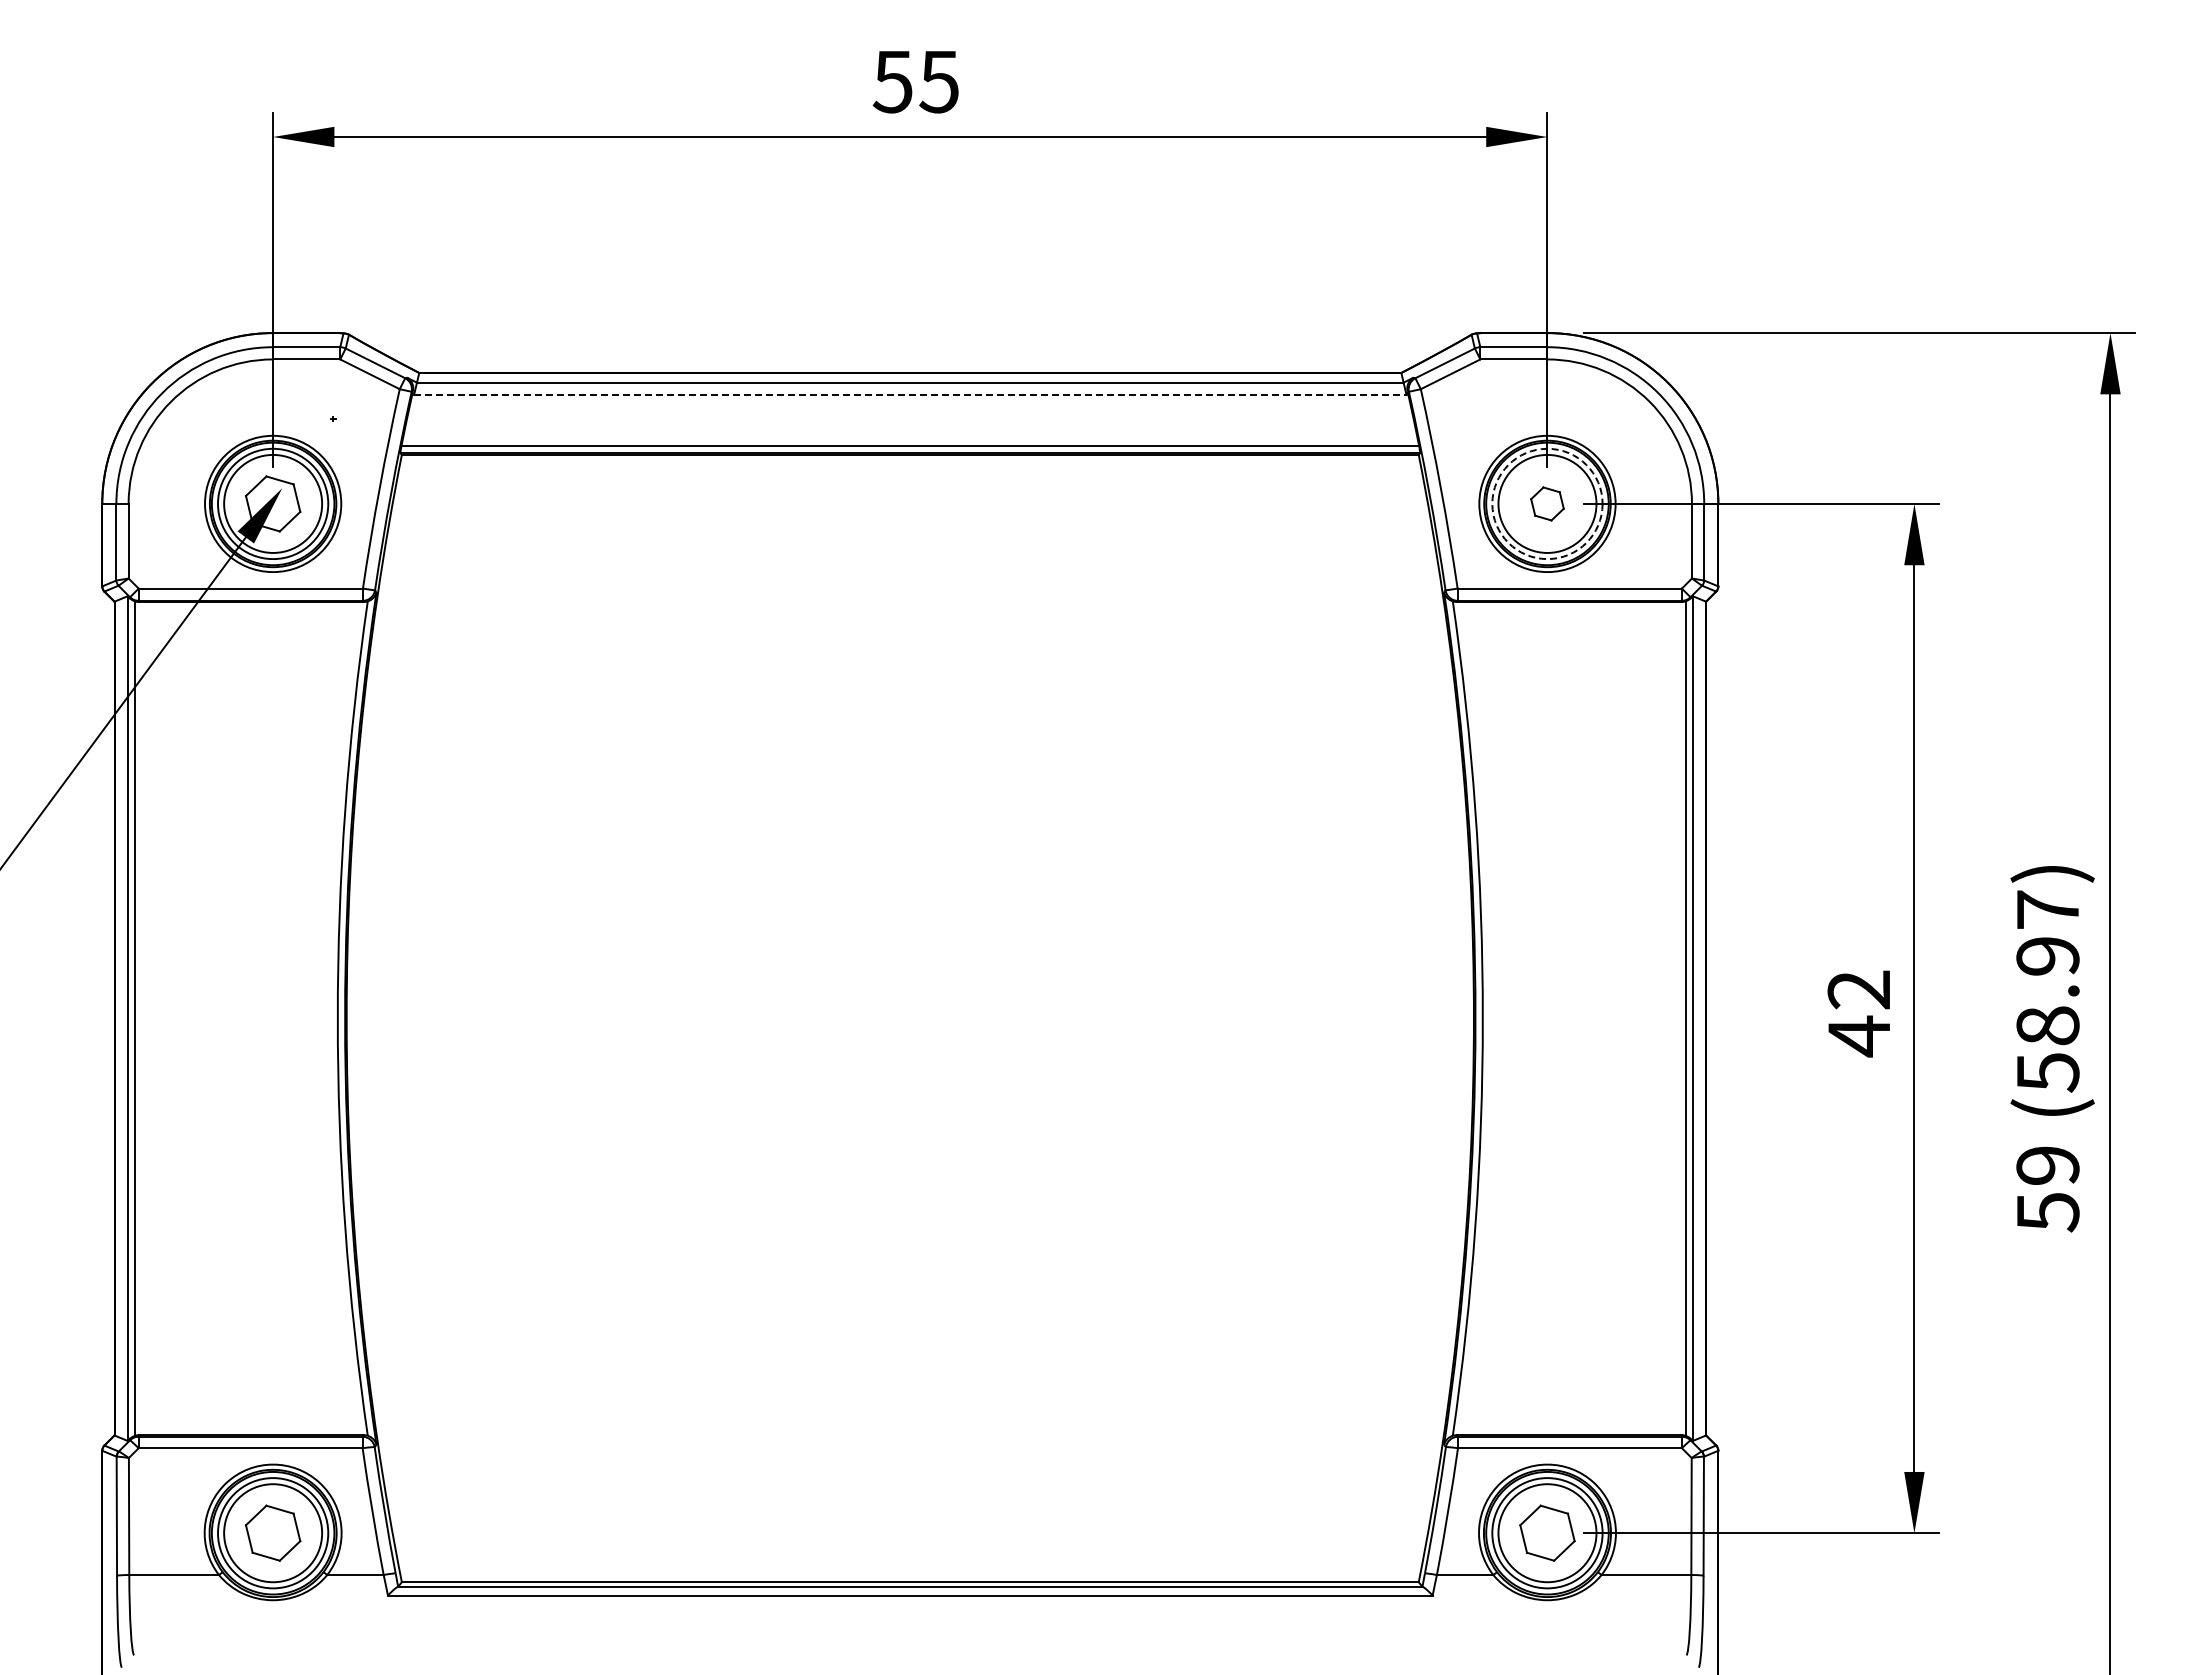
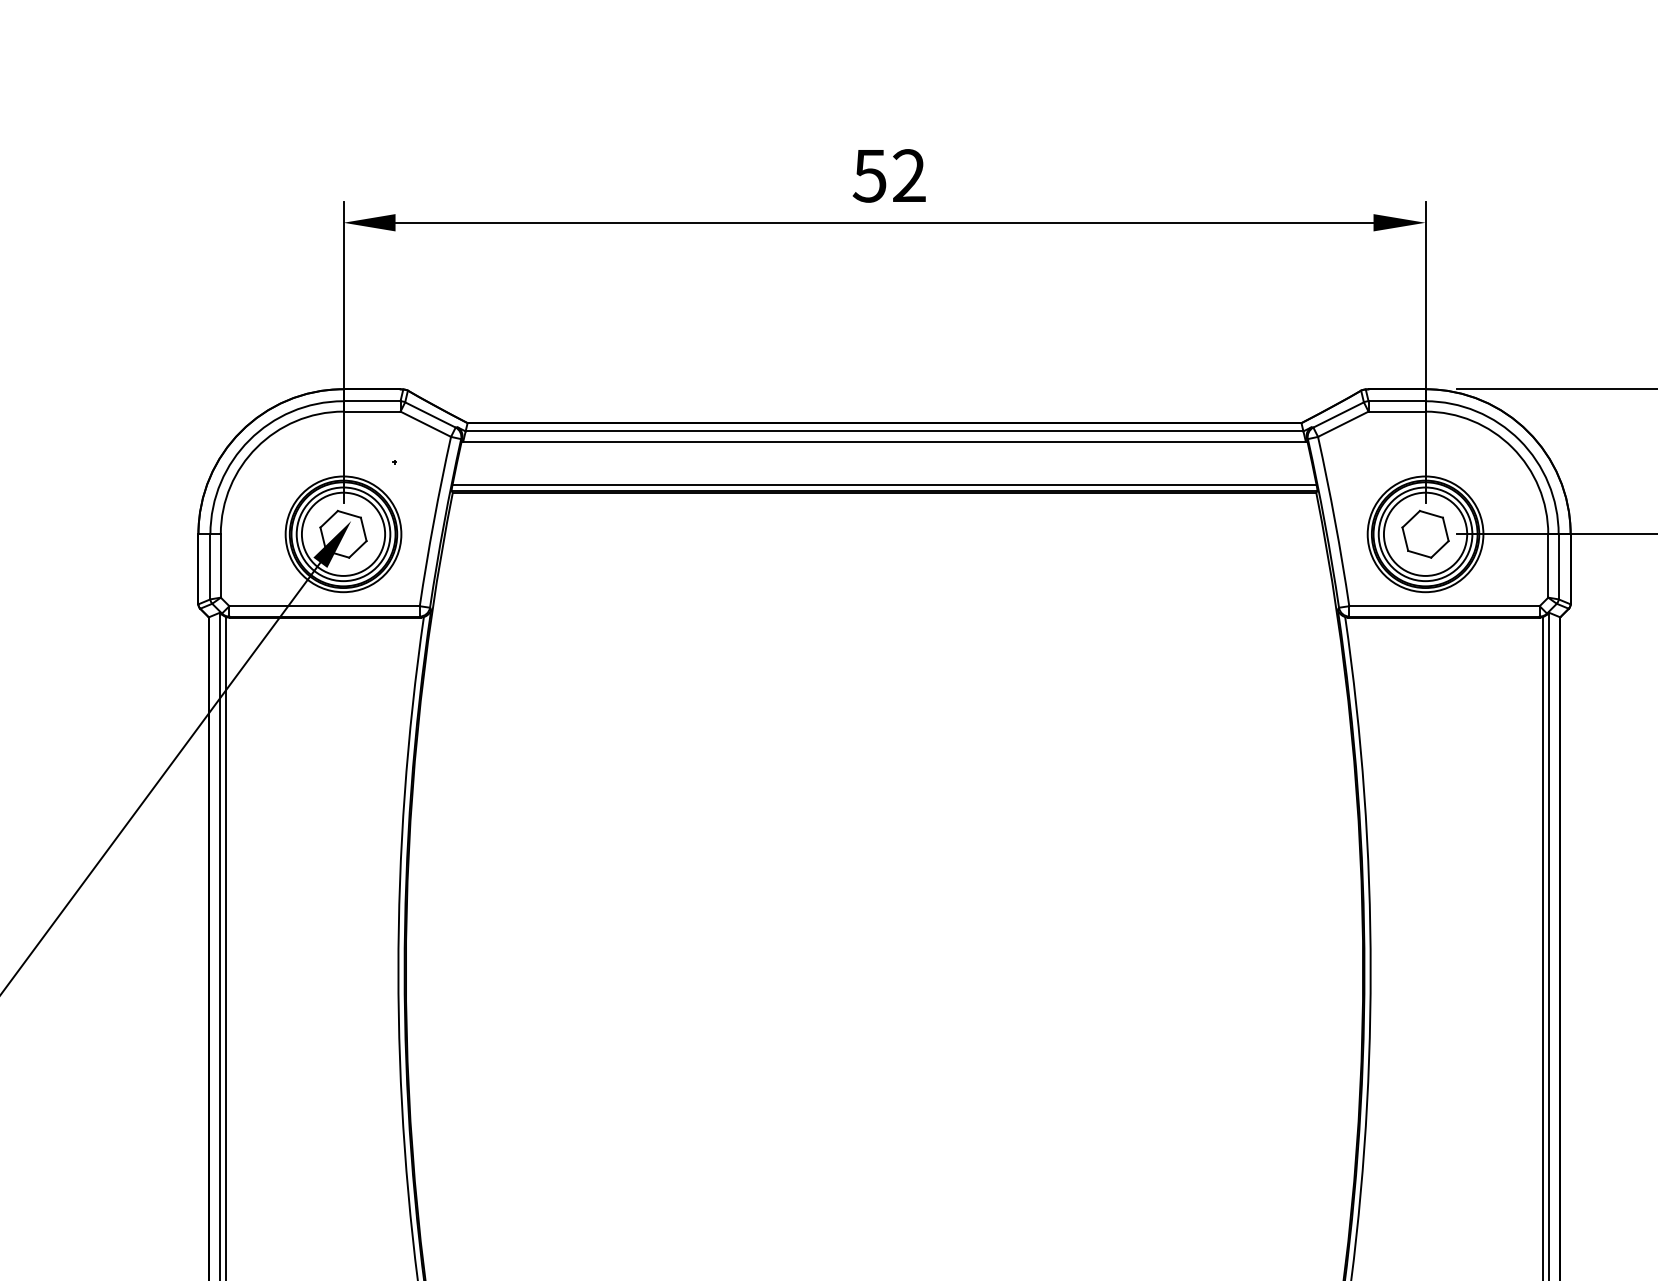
text: (938, 81) -> (908, 175), 55 -> 52
line: (910, 394) -> (884, 441), dashed -> solid
circle: (1547, 503) -> (1425, 533), dashed -> solid
part: (1547, 503) -> (1425, 533), size x1.67

